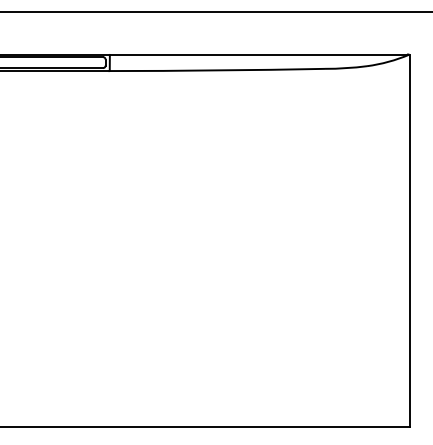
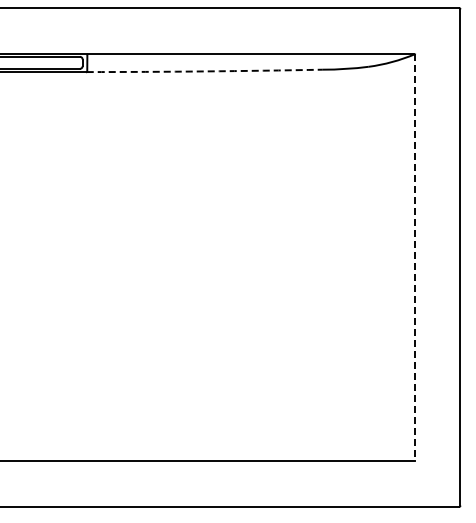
arc: (216, 70) -> (204, 71), solid -> dashed
line: (409, 240) -> (415, 257), solid -> dashed

